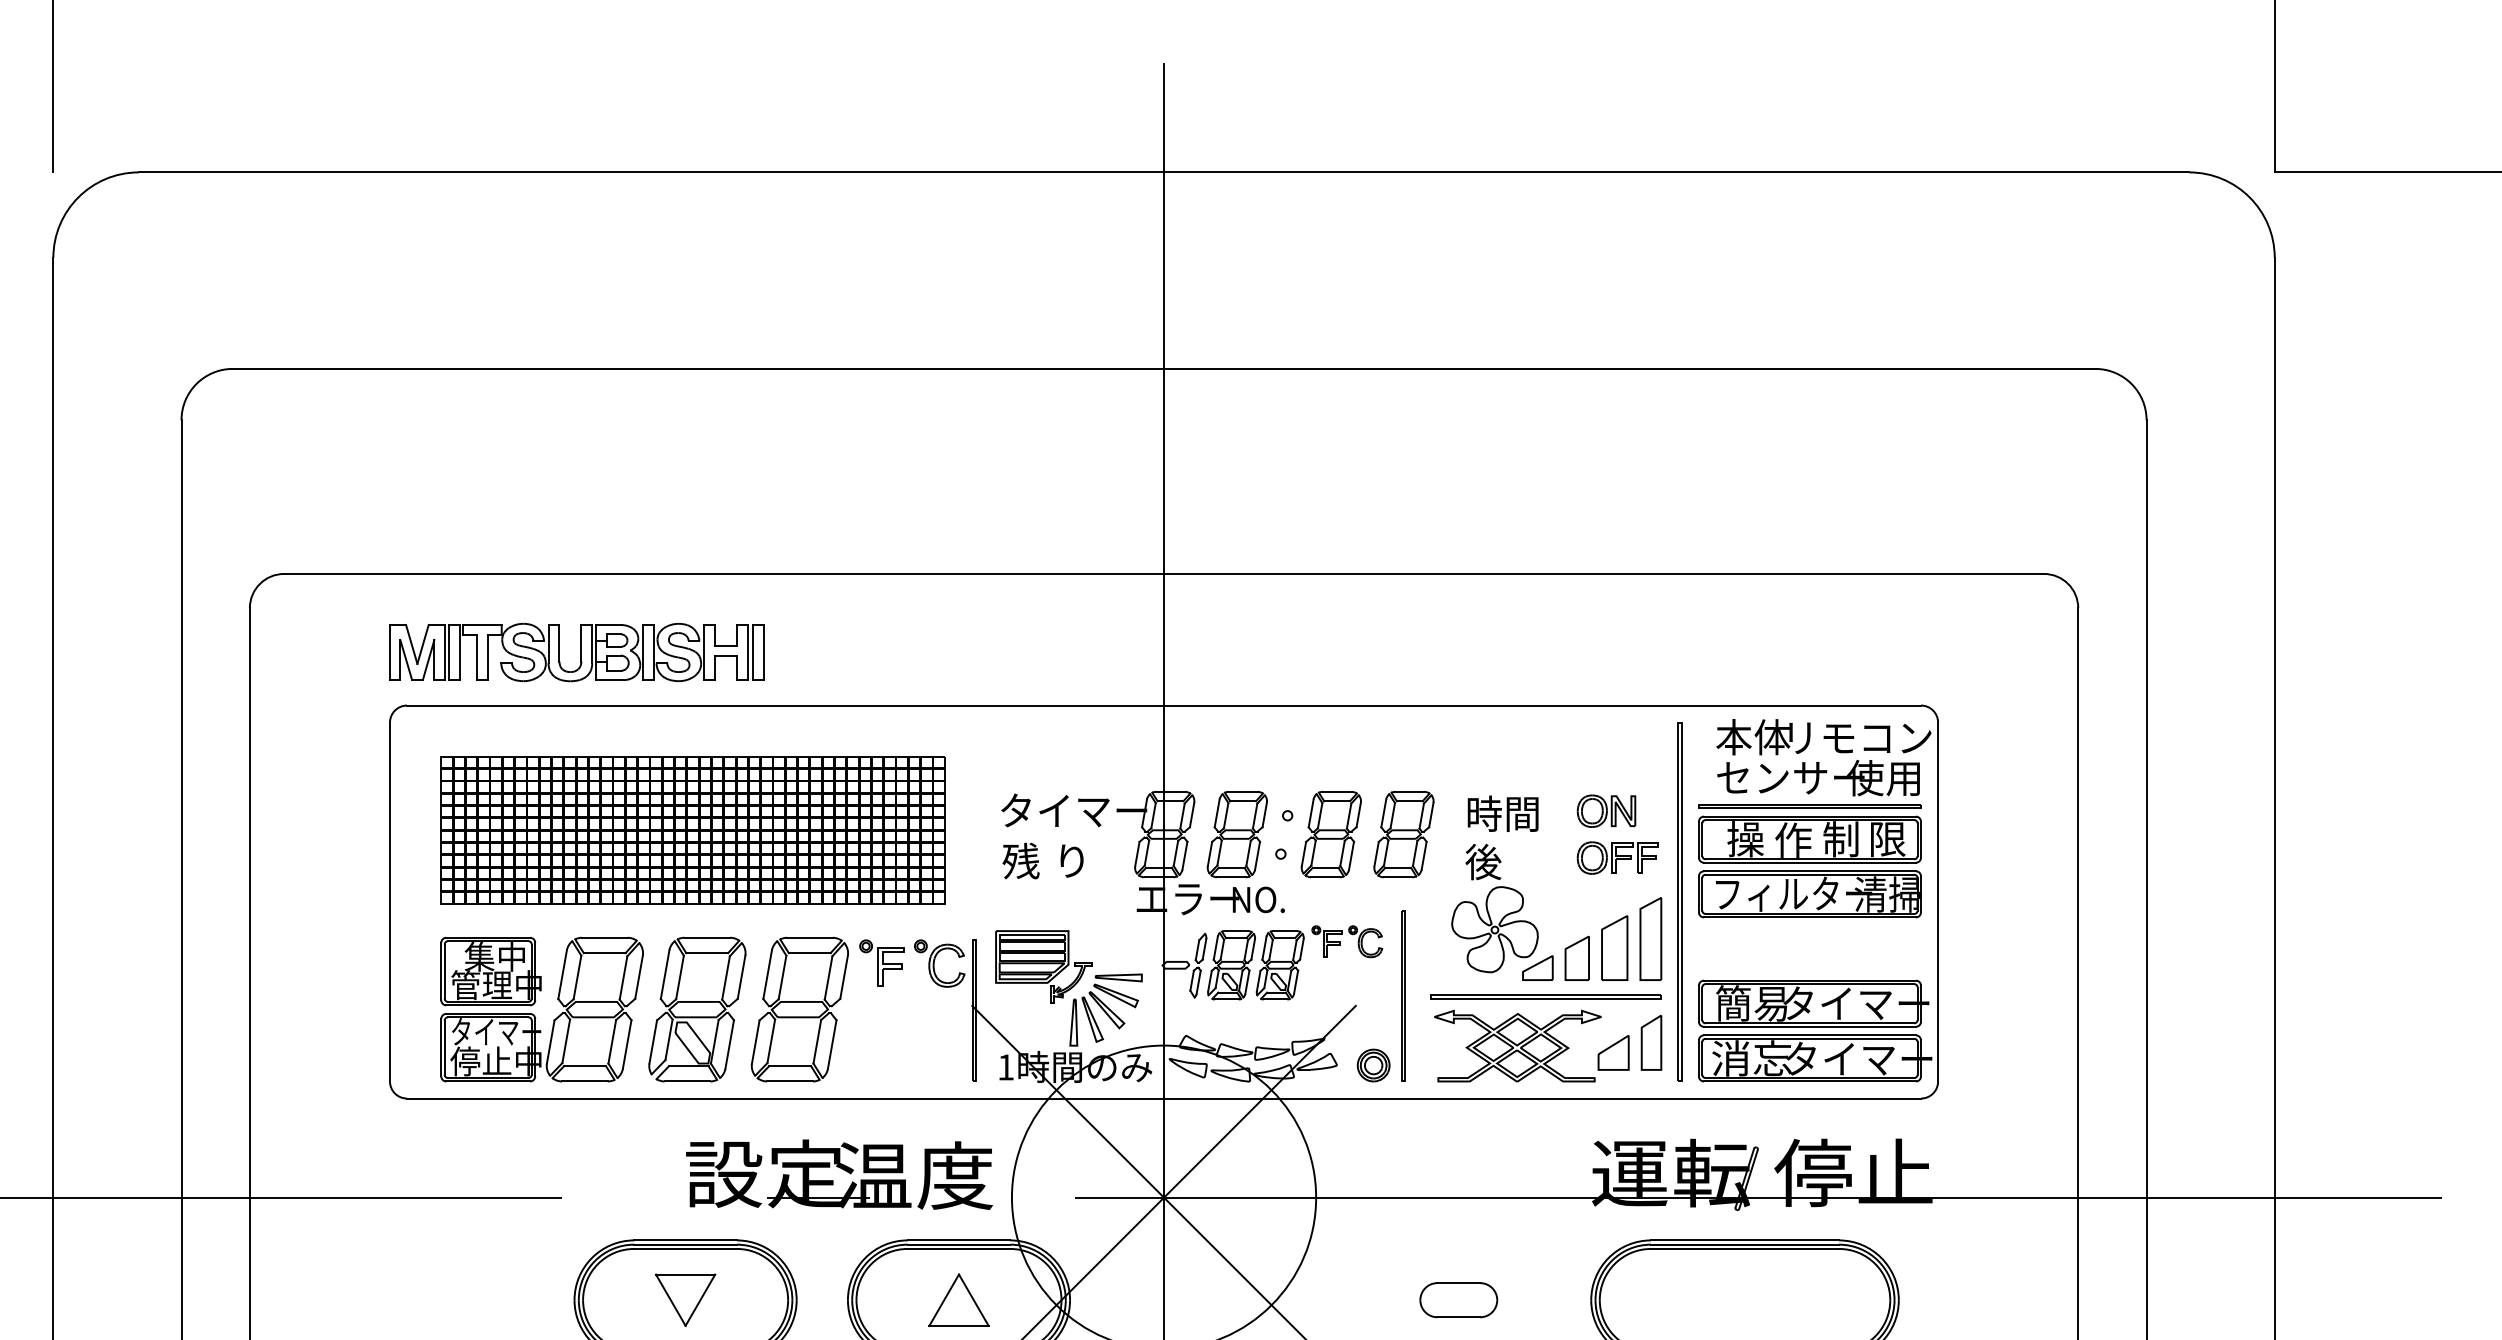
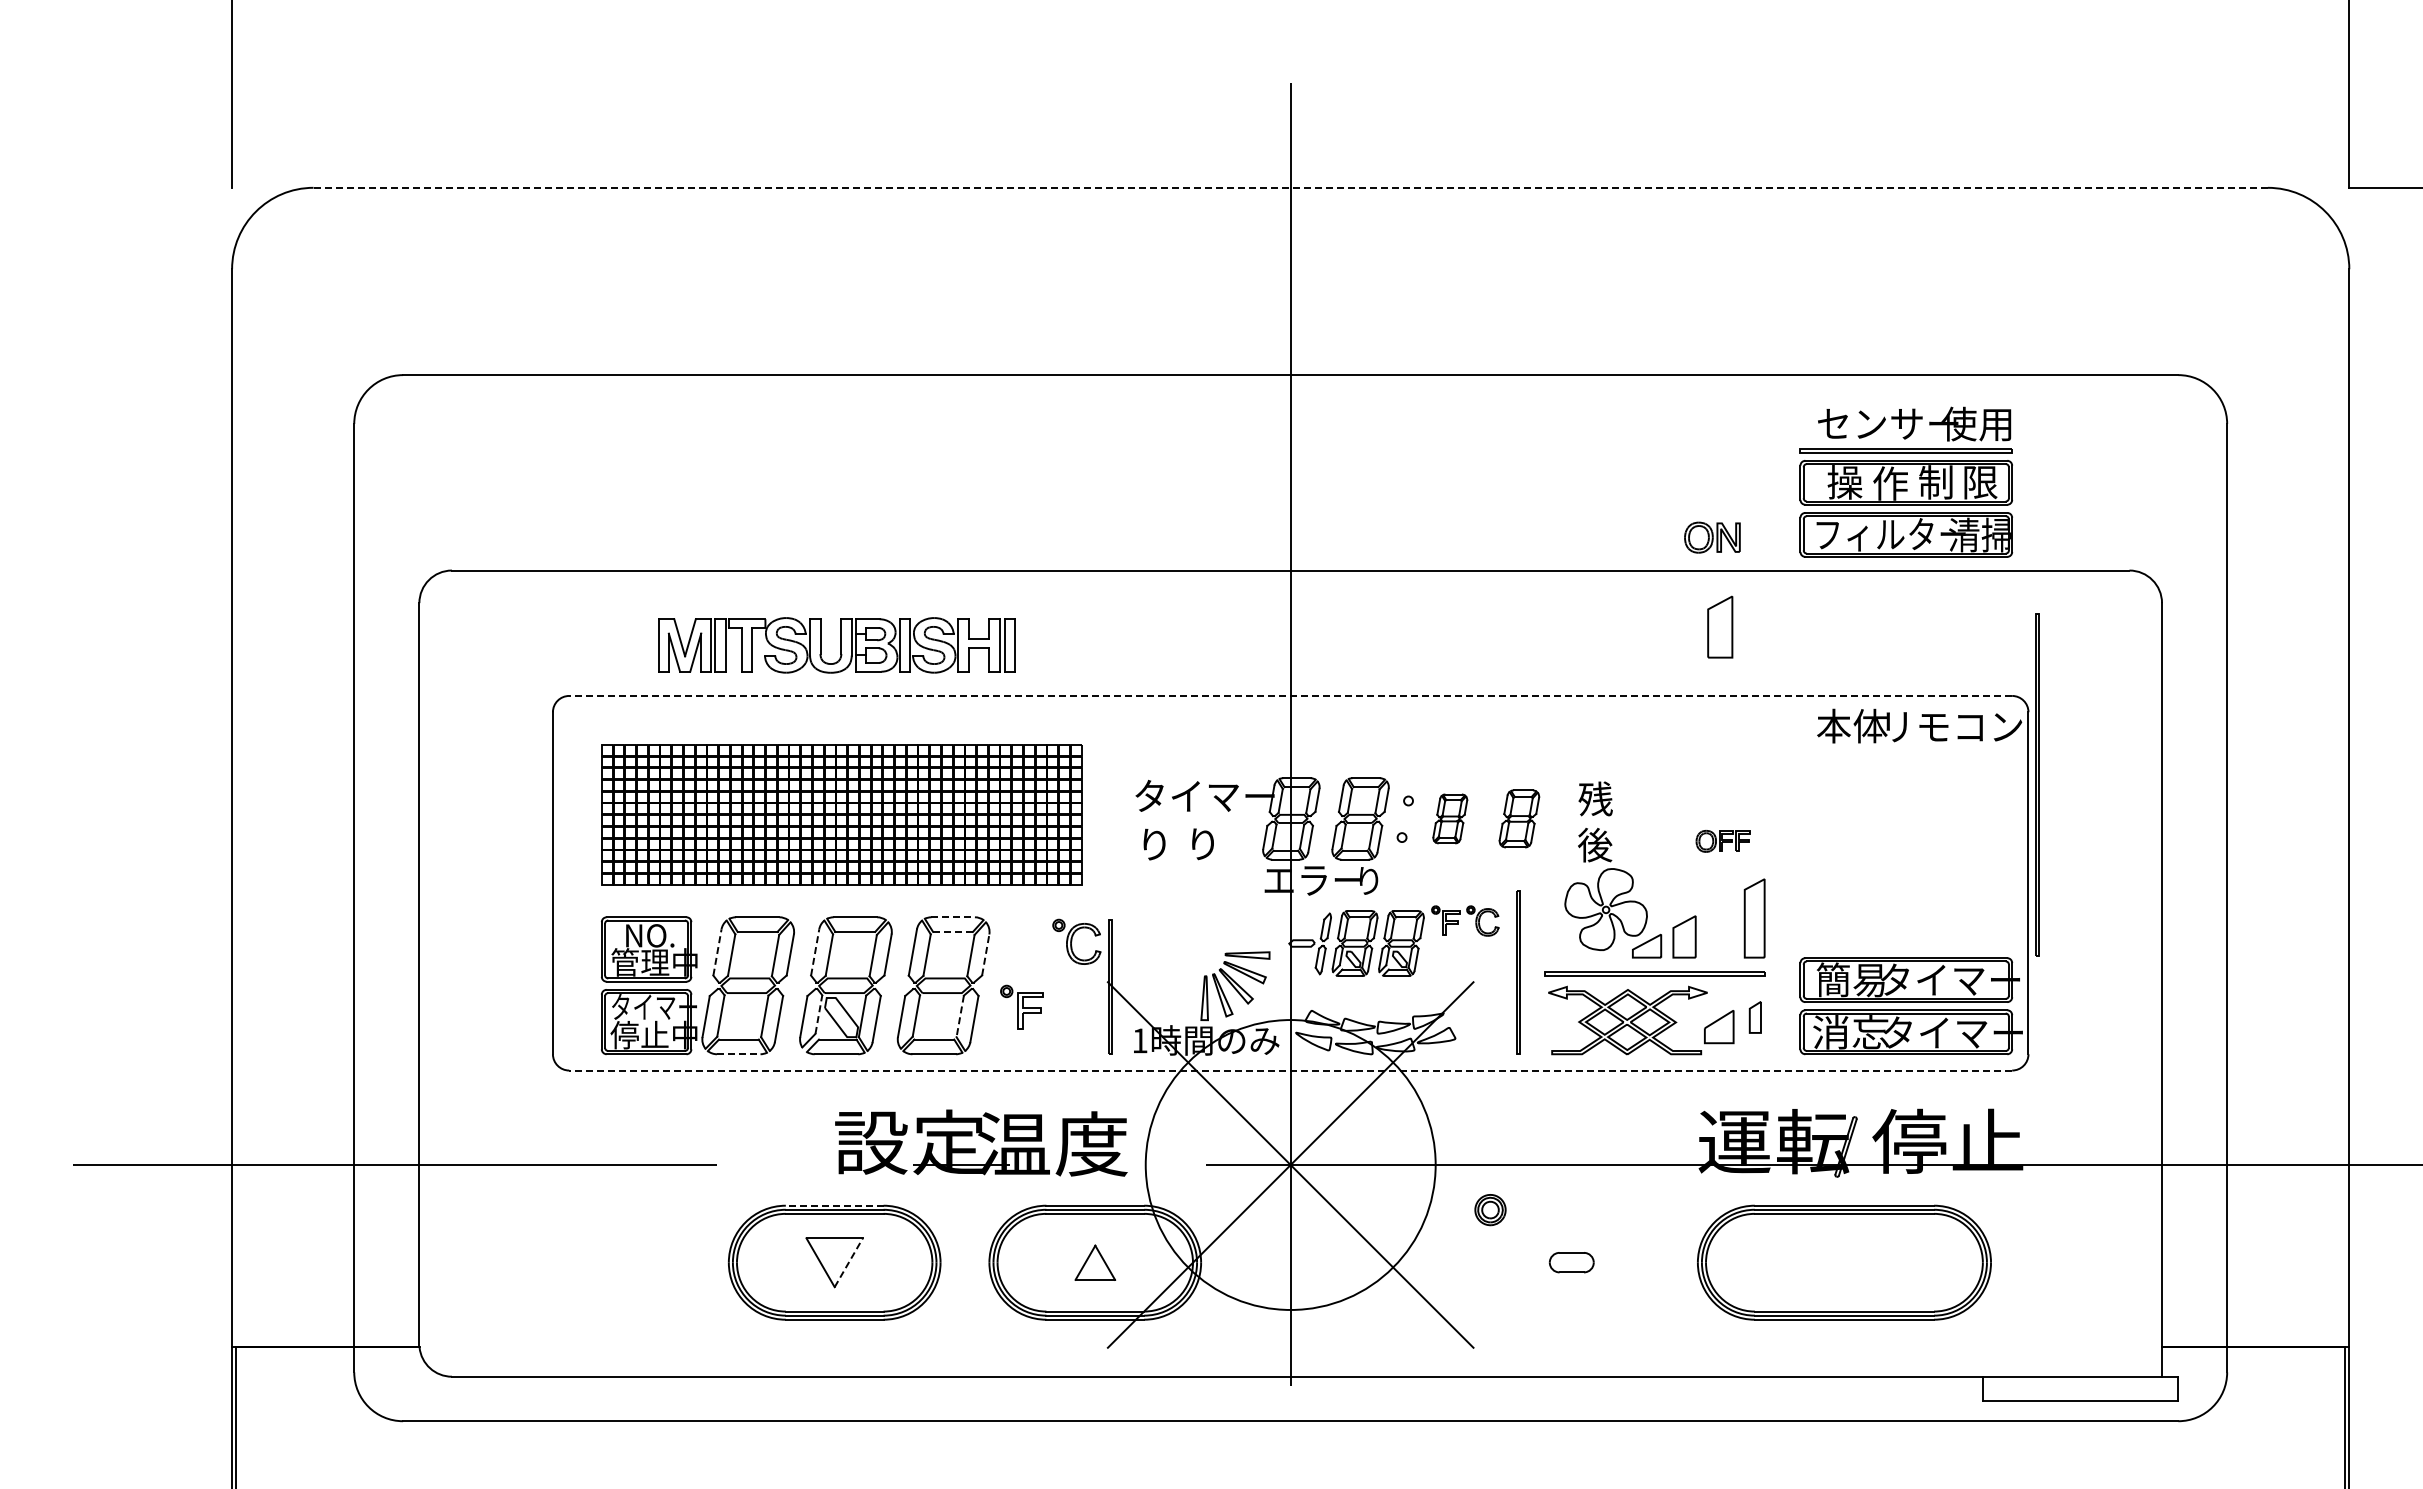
line: (1164, 172) -> (1291, 187), solid -> dashed
part: (576, 652) -> (836, 645), moved
line: (1163, 705) -> (1290, 695), solid -> dashed
part: (1606, 811) -> (1712, 537), moved
text: (1501, 813) -> (1612, 798), 時間 -> 残
part: (1331, 834) -> (1450, 818), size x0.6
part: (1404, 834) -> (1519, 818), size x0.7
part: (1810, 838) -> (1906, 481), moved
part: (1618, 858) -> (1723, 841), size x0.7
text: (1021, 860) -> (1154, 843), 残 -> り
text: (1258, 899) -> (1380, 880), NO. -> り
line: (1678, 901) -> (2036, 784), moved
line: (810, 937) -> (953, 917), solid -> dashed
part: (1614, 947) -> (1720, 626), moved
line: (810, 952) -> (953, 931), solid -> dashed
text: (494, 956) -> (652, 935), 集中 -> NO.
part: (881, 962) -> (1021, 1006), moved
part: (1043, 966) -> (1175, 944), removed
line: (562, 974) -> (717, 952), solid -> dashed
line: (665, 974) -> (815, 952), solid -> dashed
line: (843, 977) -> (985, 955), solid -> dashed
line: (668, 1039) -> (818, 1014), solid -> dashed
line: (817, 1041) -> (960, 1016), solid -> dashed
part: (1651, 1042) -> (1755, 1017), size x0.6
part: (1373, 1065) -> (1490, 1210), moved
line: (584, 1081) -> (738, 1054), solid -> dashed
line: (1163, 1098) -> (1290, 1070), solid -> dashed
line: (685, 1240) -> (834, 1205), solid -> dashed
line: (701, 1299) -> (849, 1262), solid -> dashed
part: (959, 1299) -> (1095, 1262), size x0.7
part: (1458, 1299) -> (1571, 1262), size x0.6

